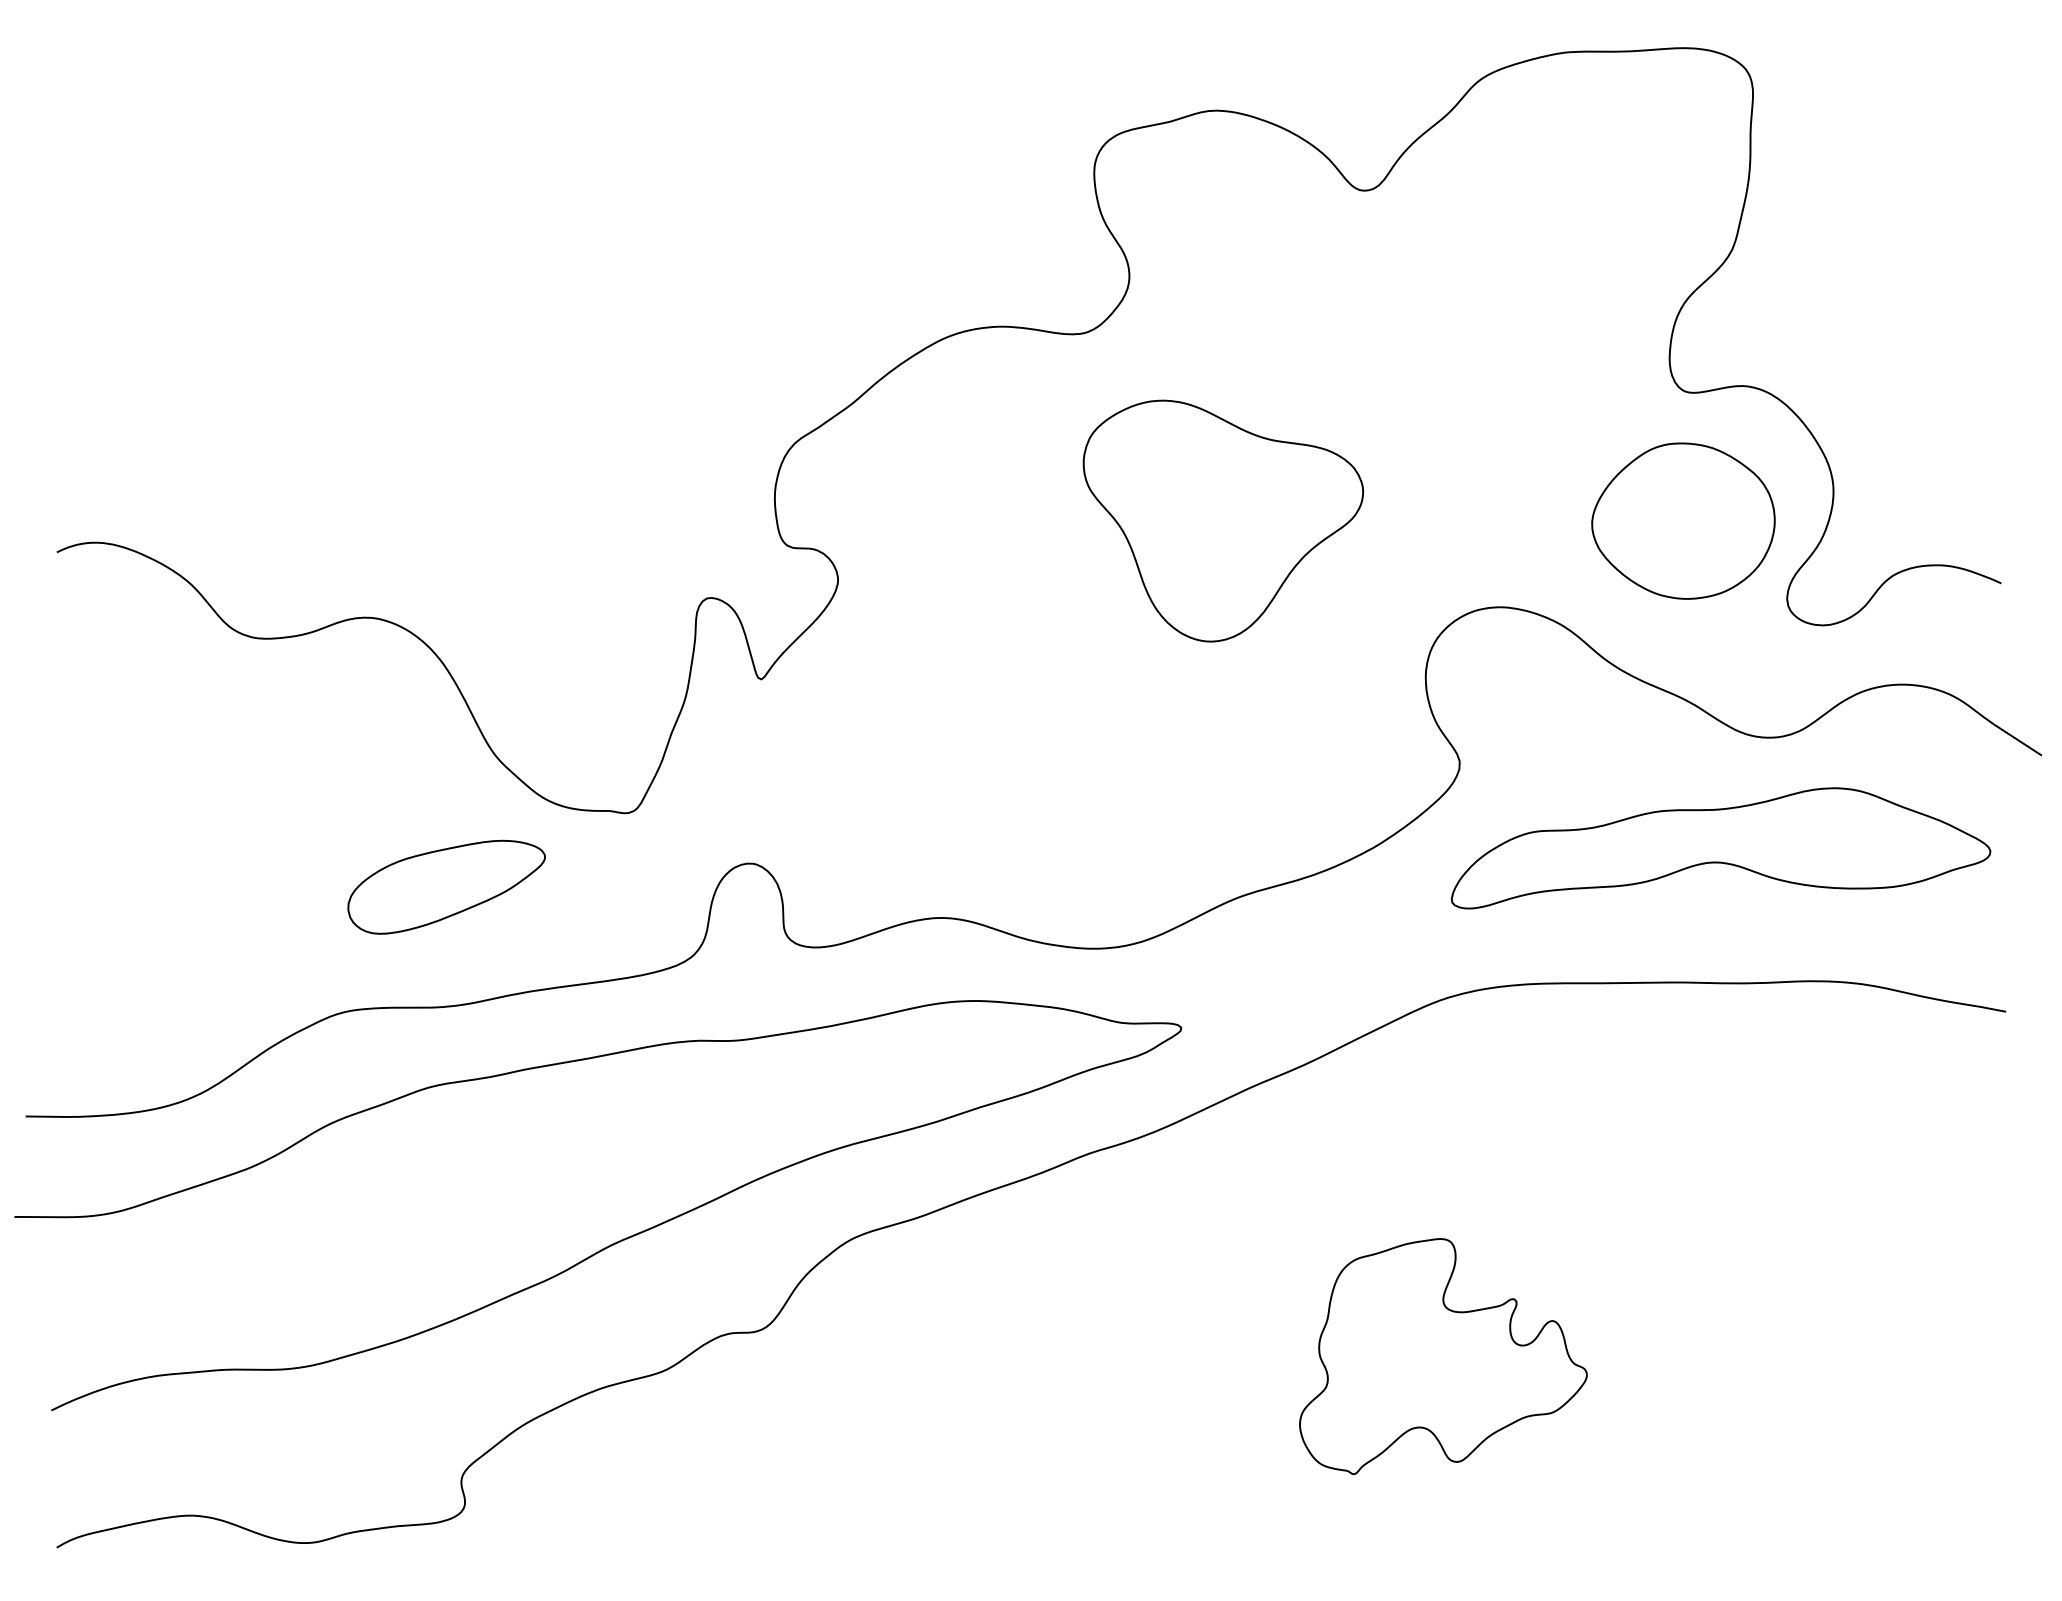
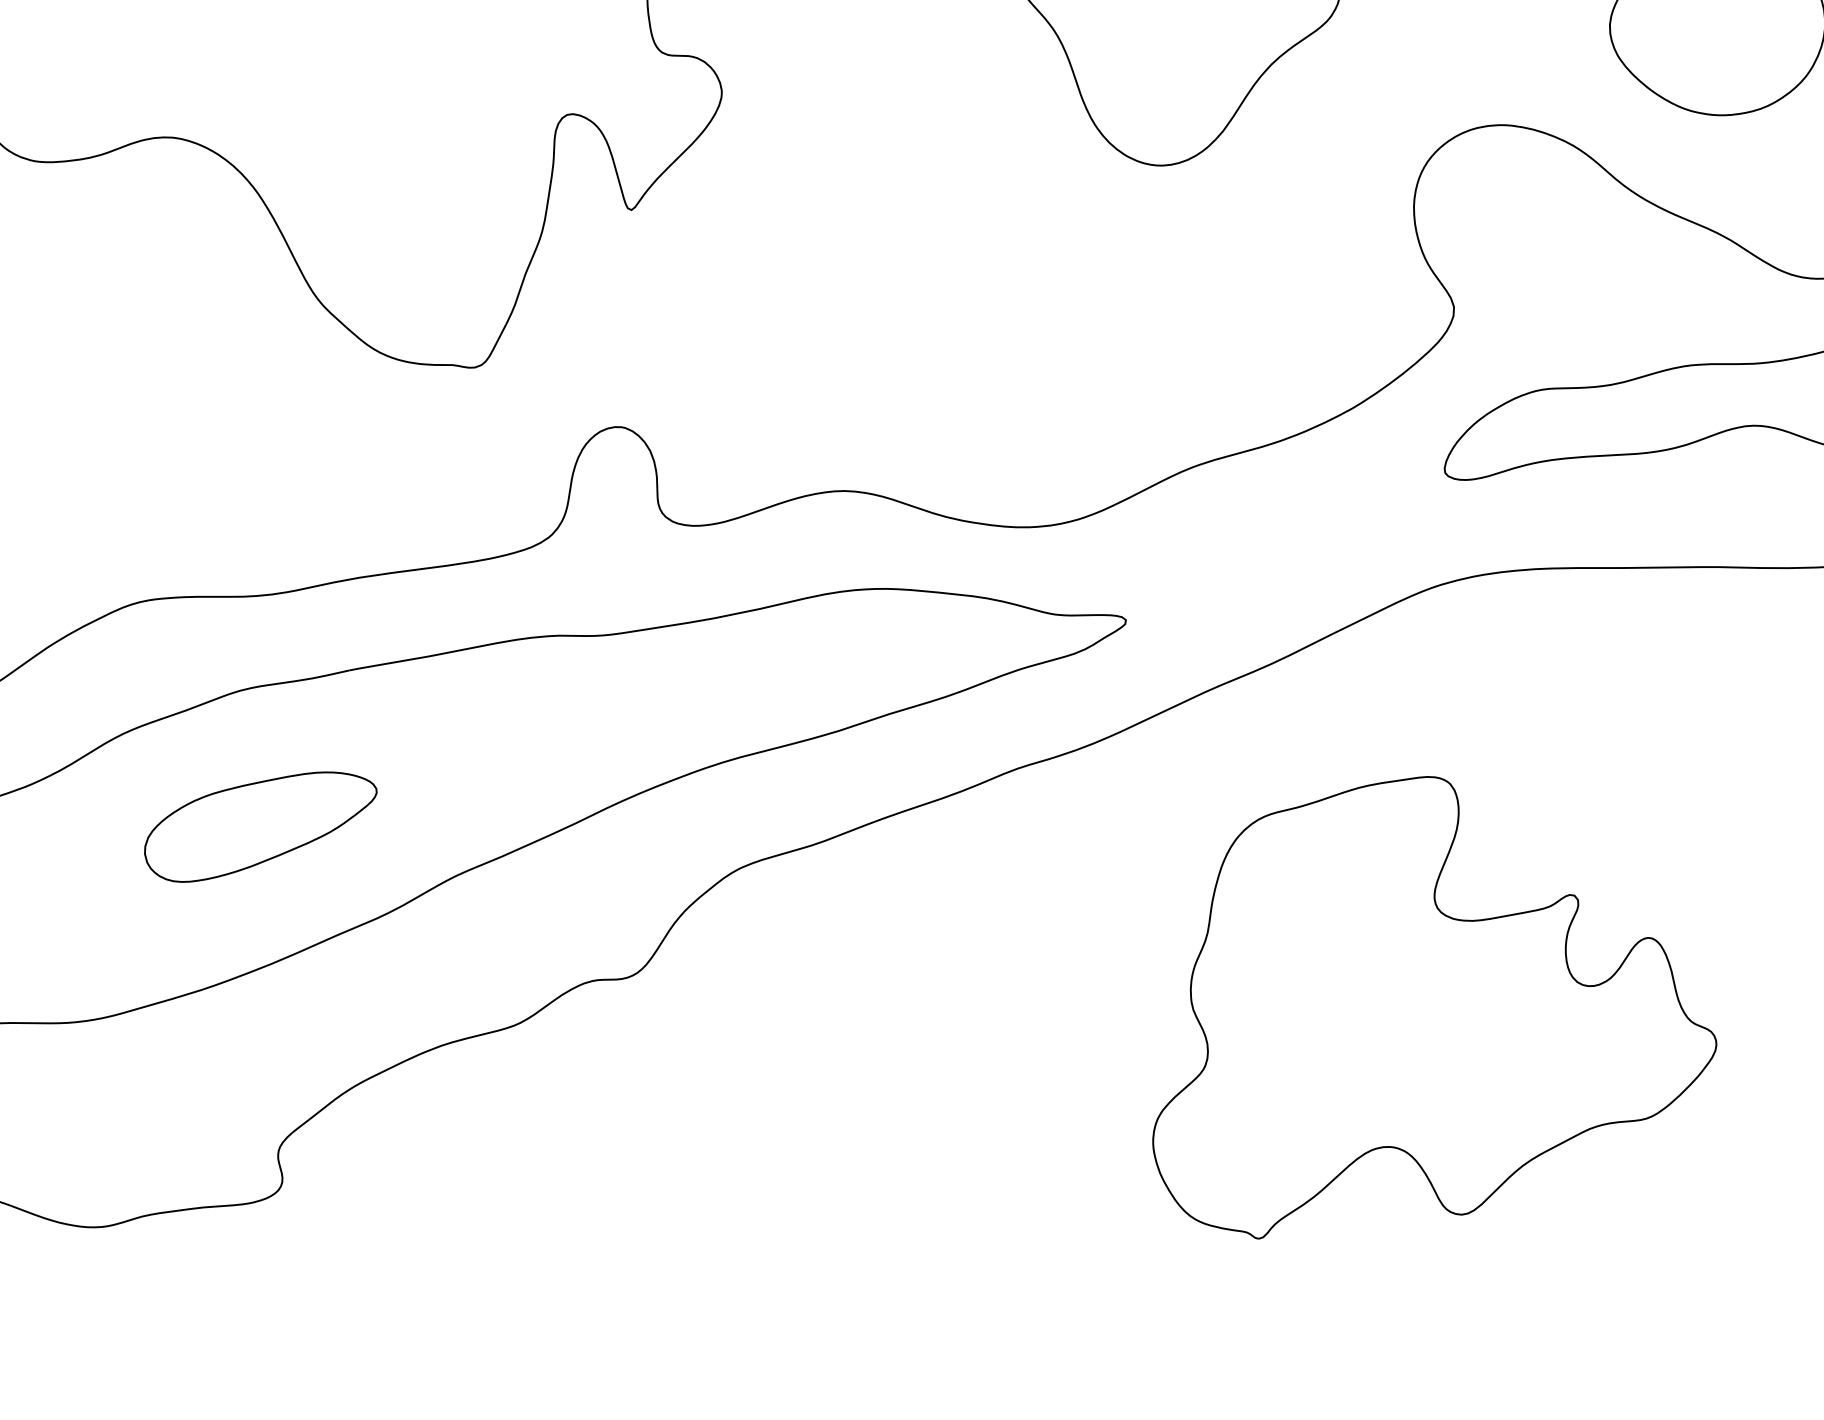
part: (446, 886) -> (260, 826), moved
part: (1443, 1356) -> (1434, 1007), size x1.67

